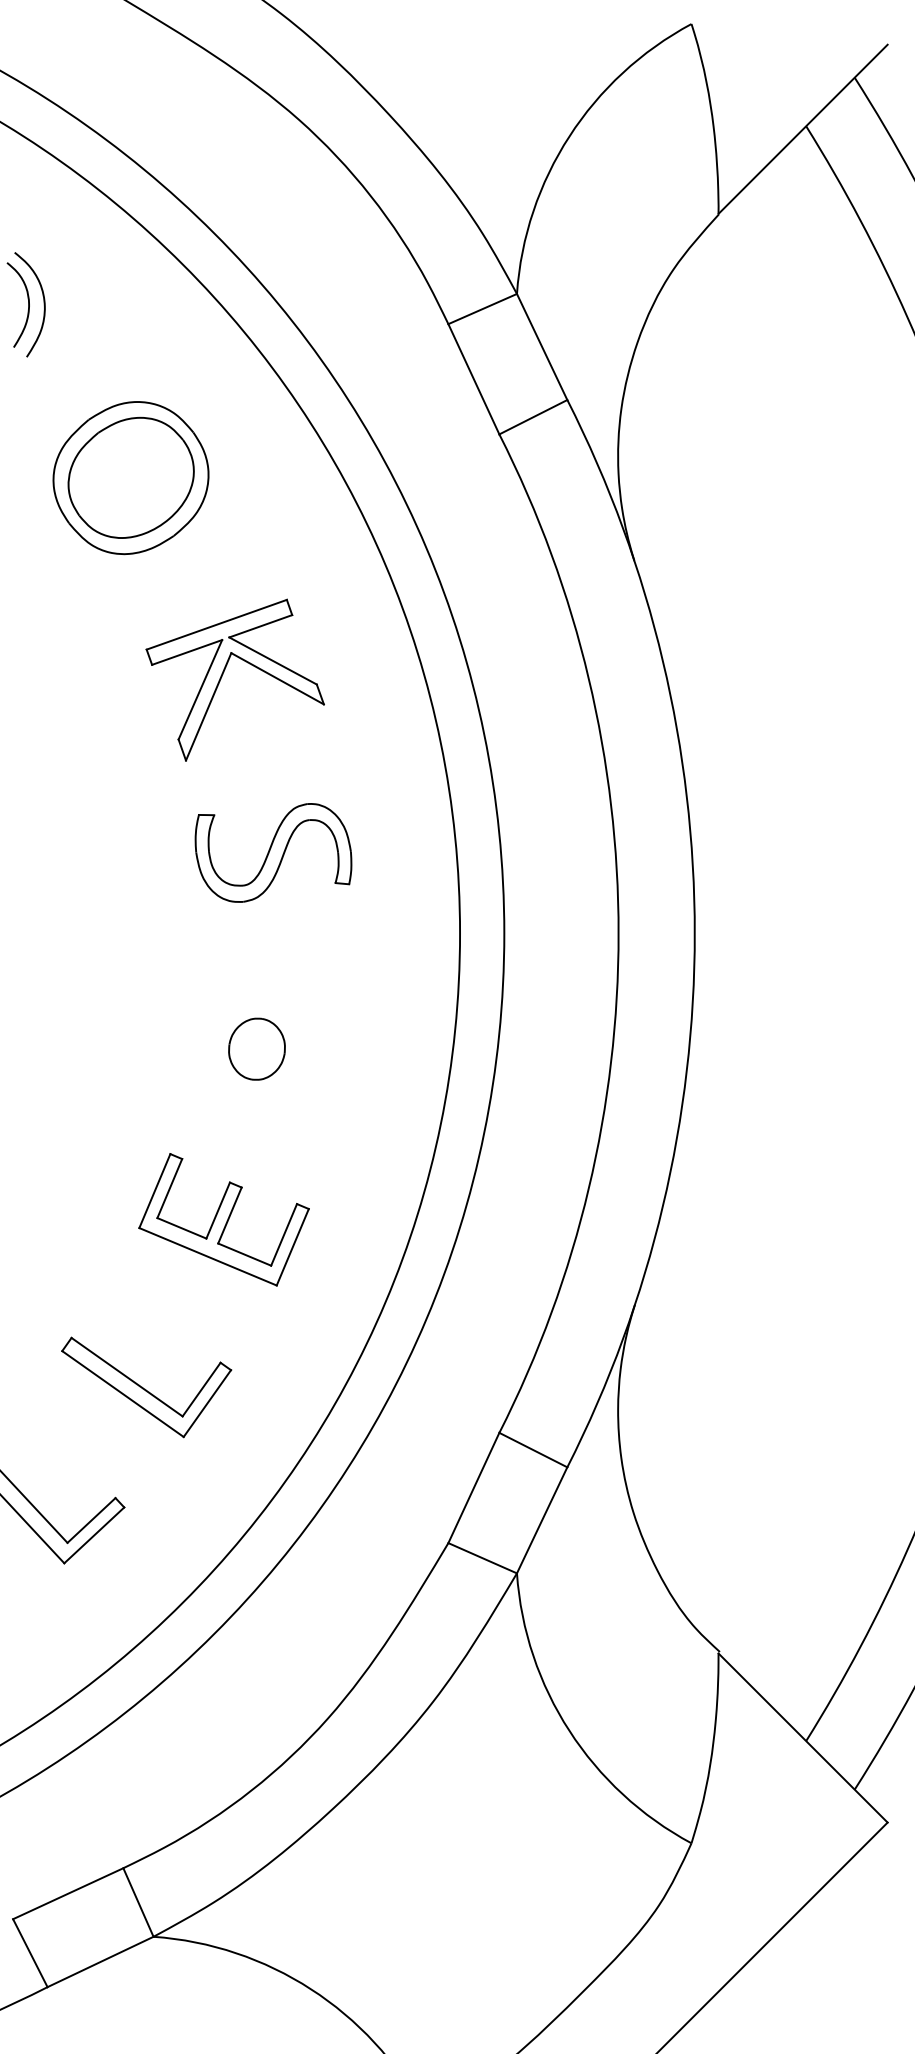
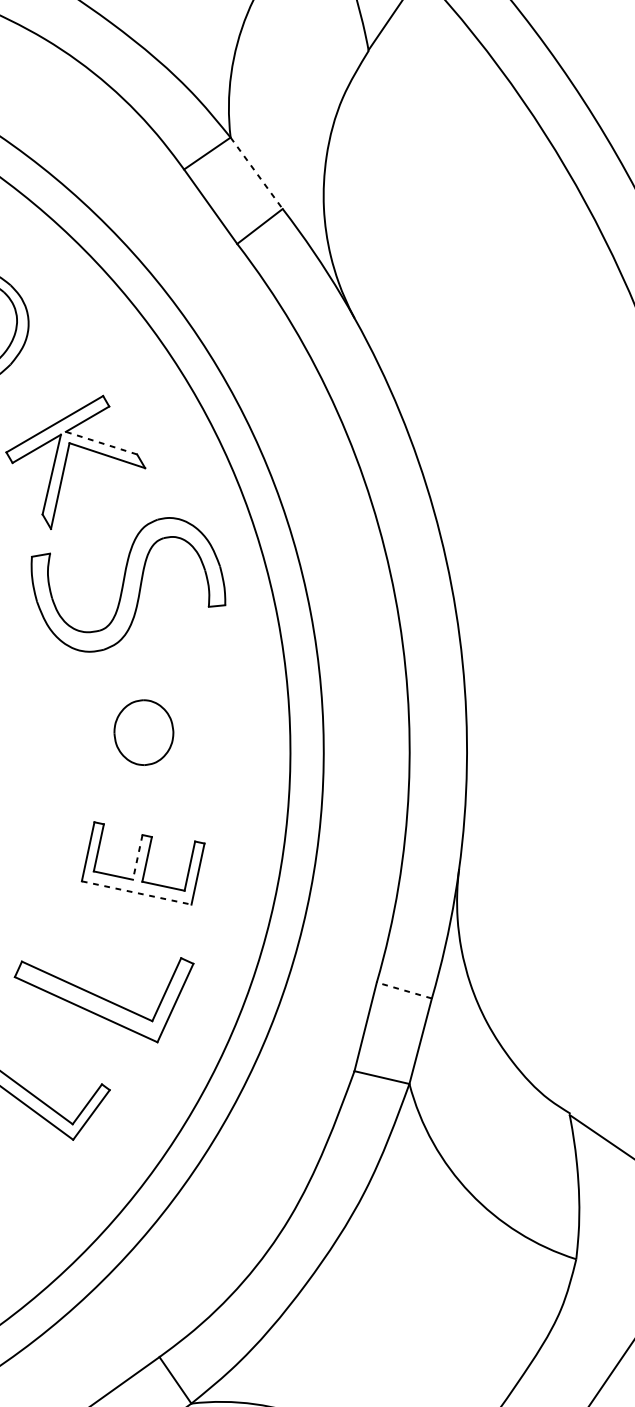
line: (542, 347) -> (256, 173), solid -> dashed
line: (273, 660) -> (101, 442), solid -> dashed
part: (273, 852) -> (128, 584), size x1.6
part: (256, 1048) -> (143, 732), size x1.4
line: (218, 1211) -> (138, 858), solid -> dashed
line: (208, 1256) -> (136, 892), solid -> dashed
part: (146, 1387) -> (109, 998), size x1.4
line: (532, 1449) -> (403, 990), solid -> dashed

